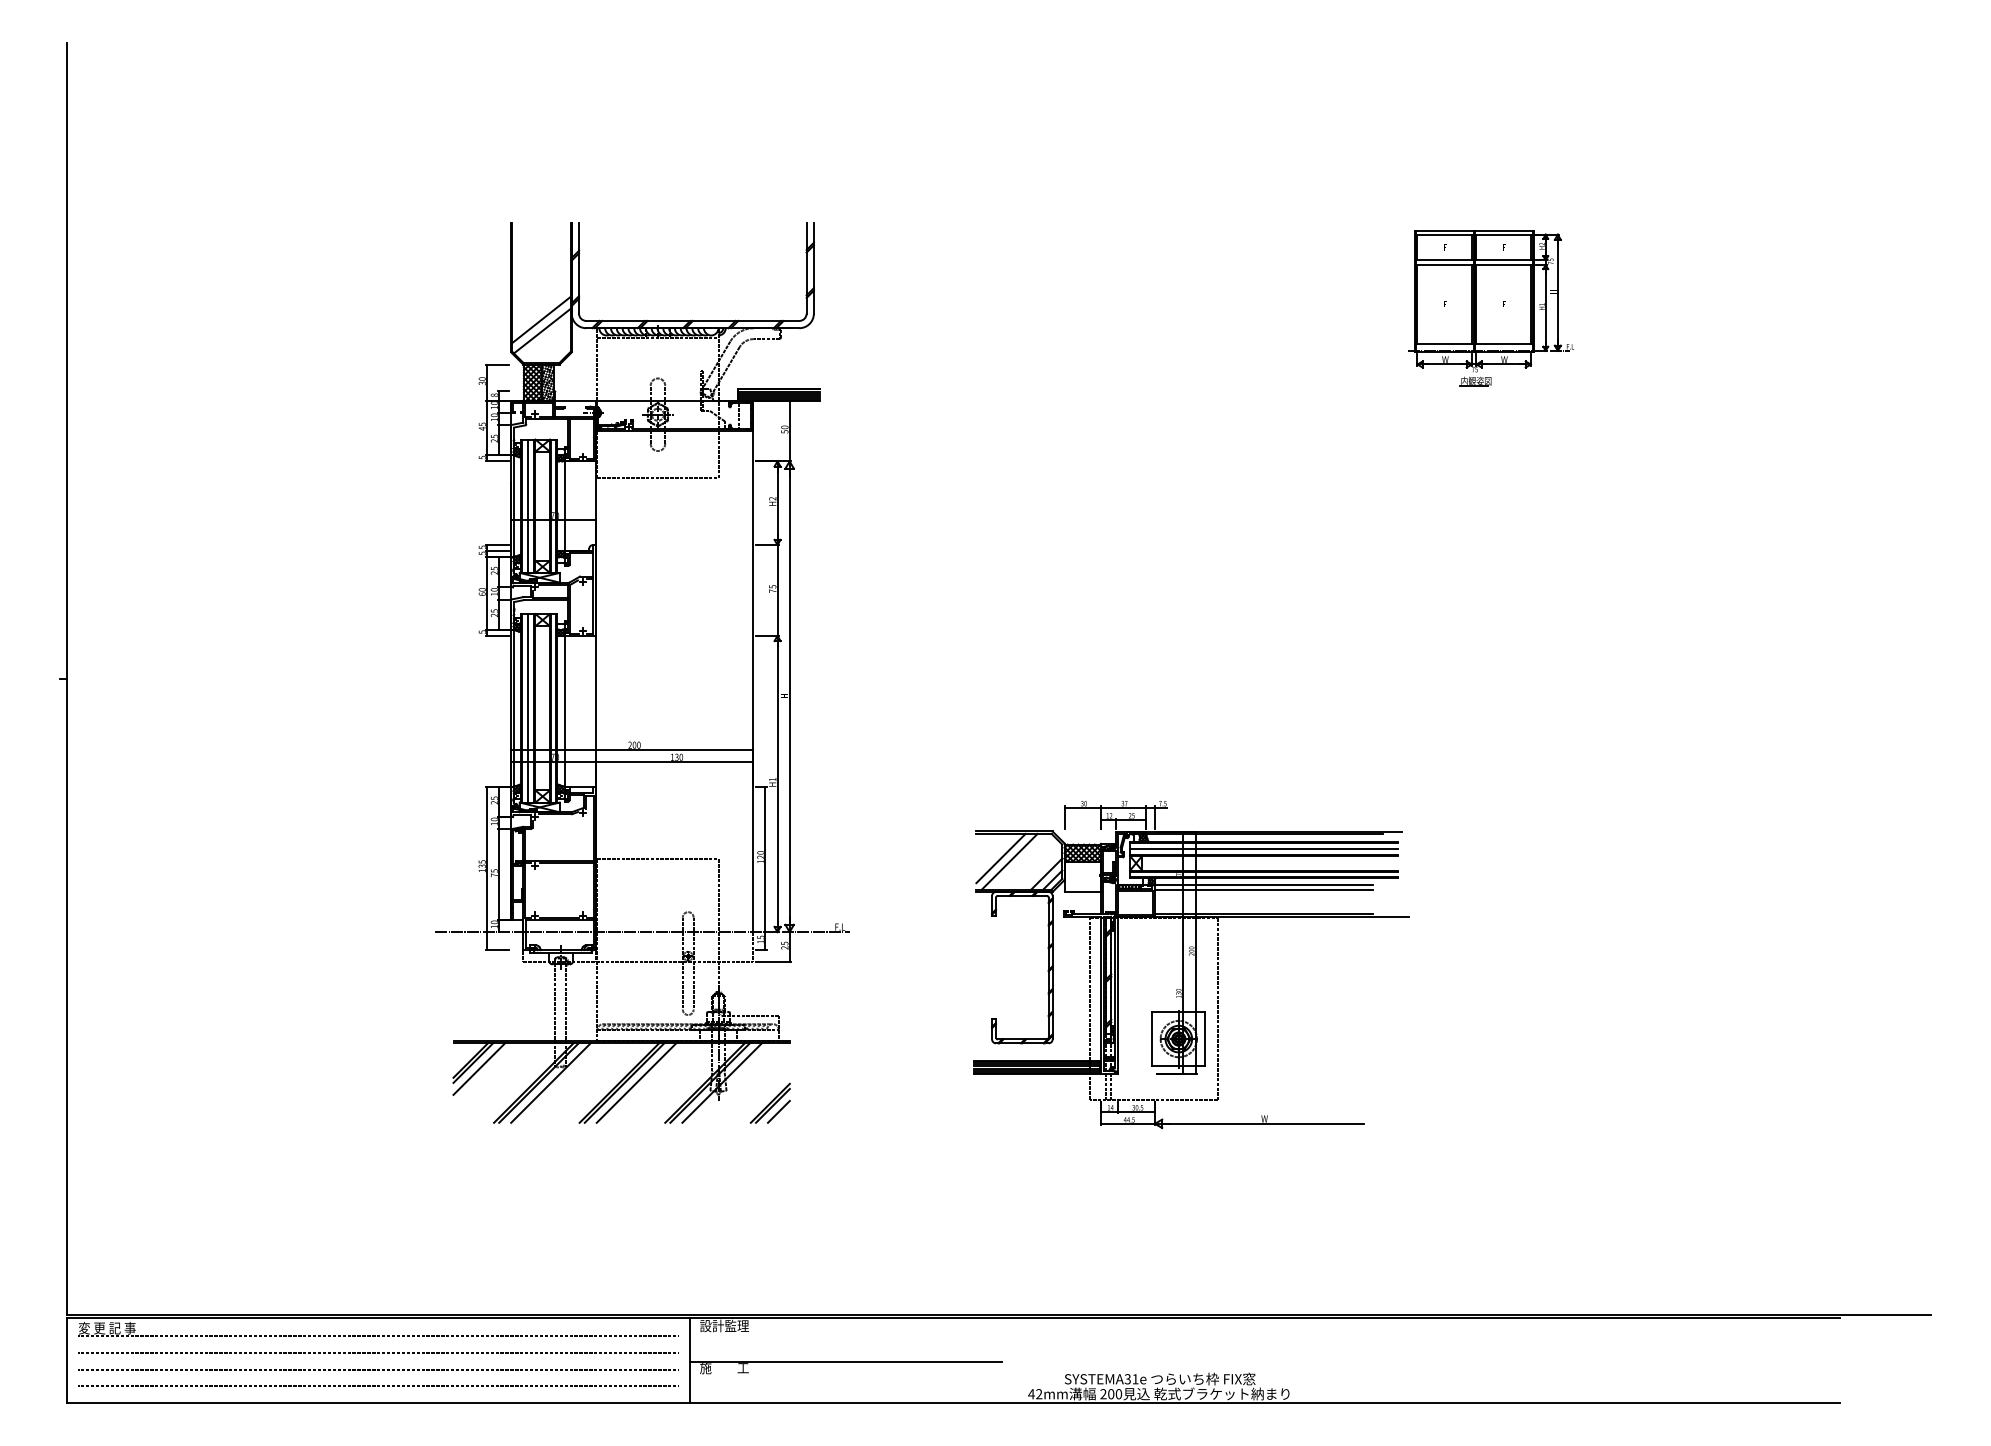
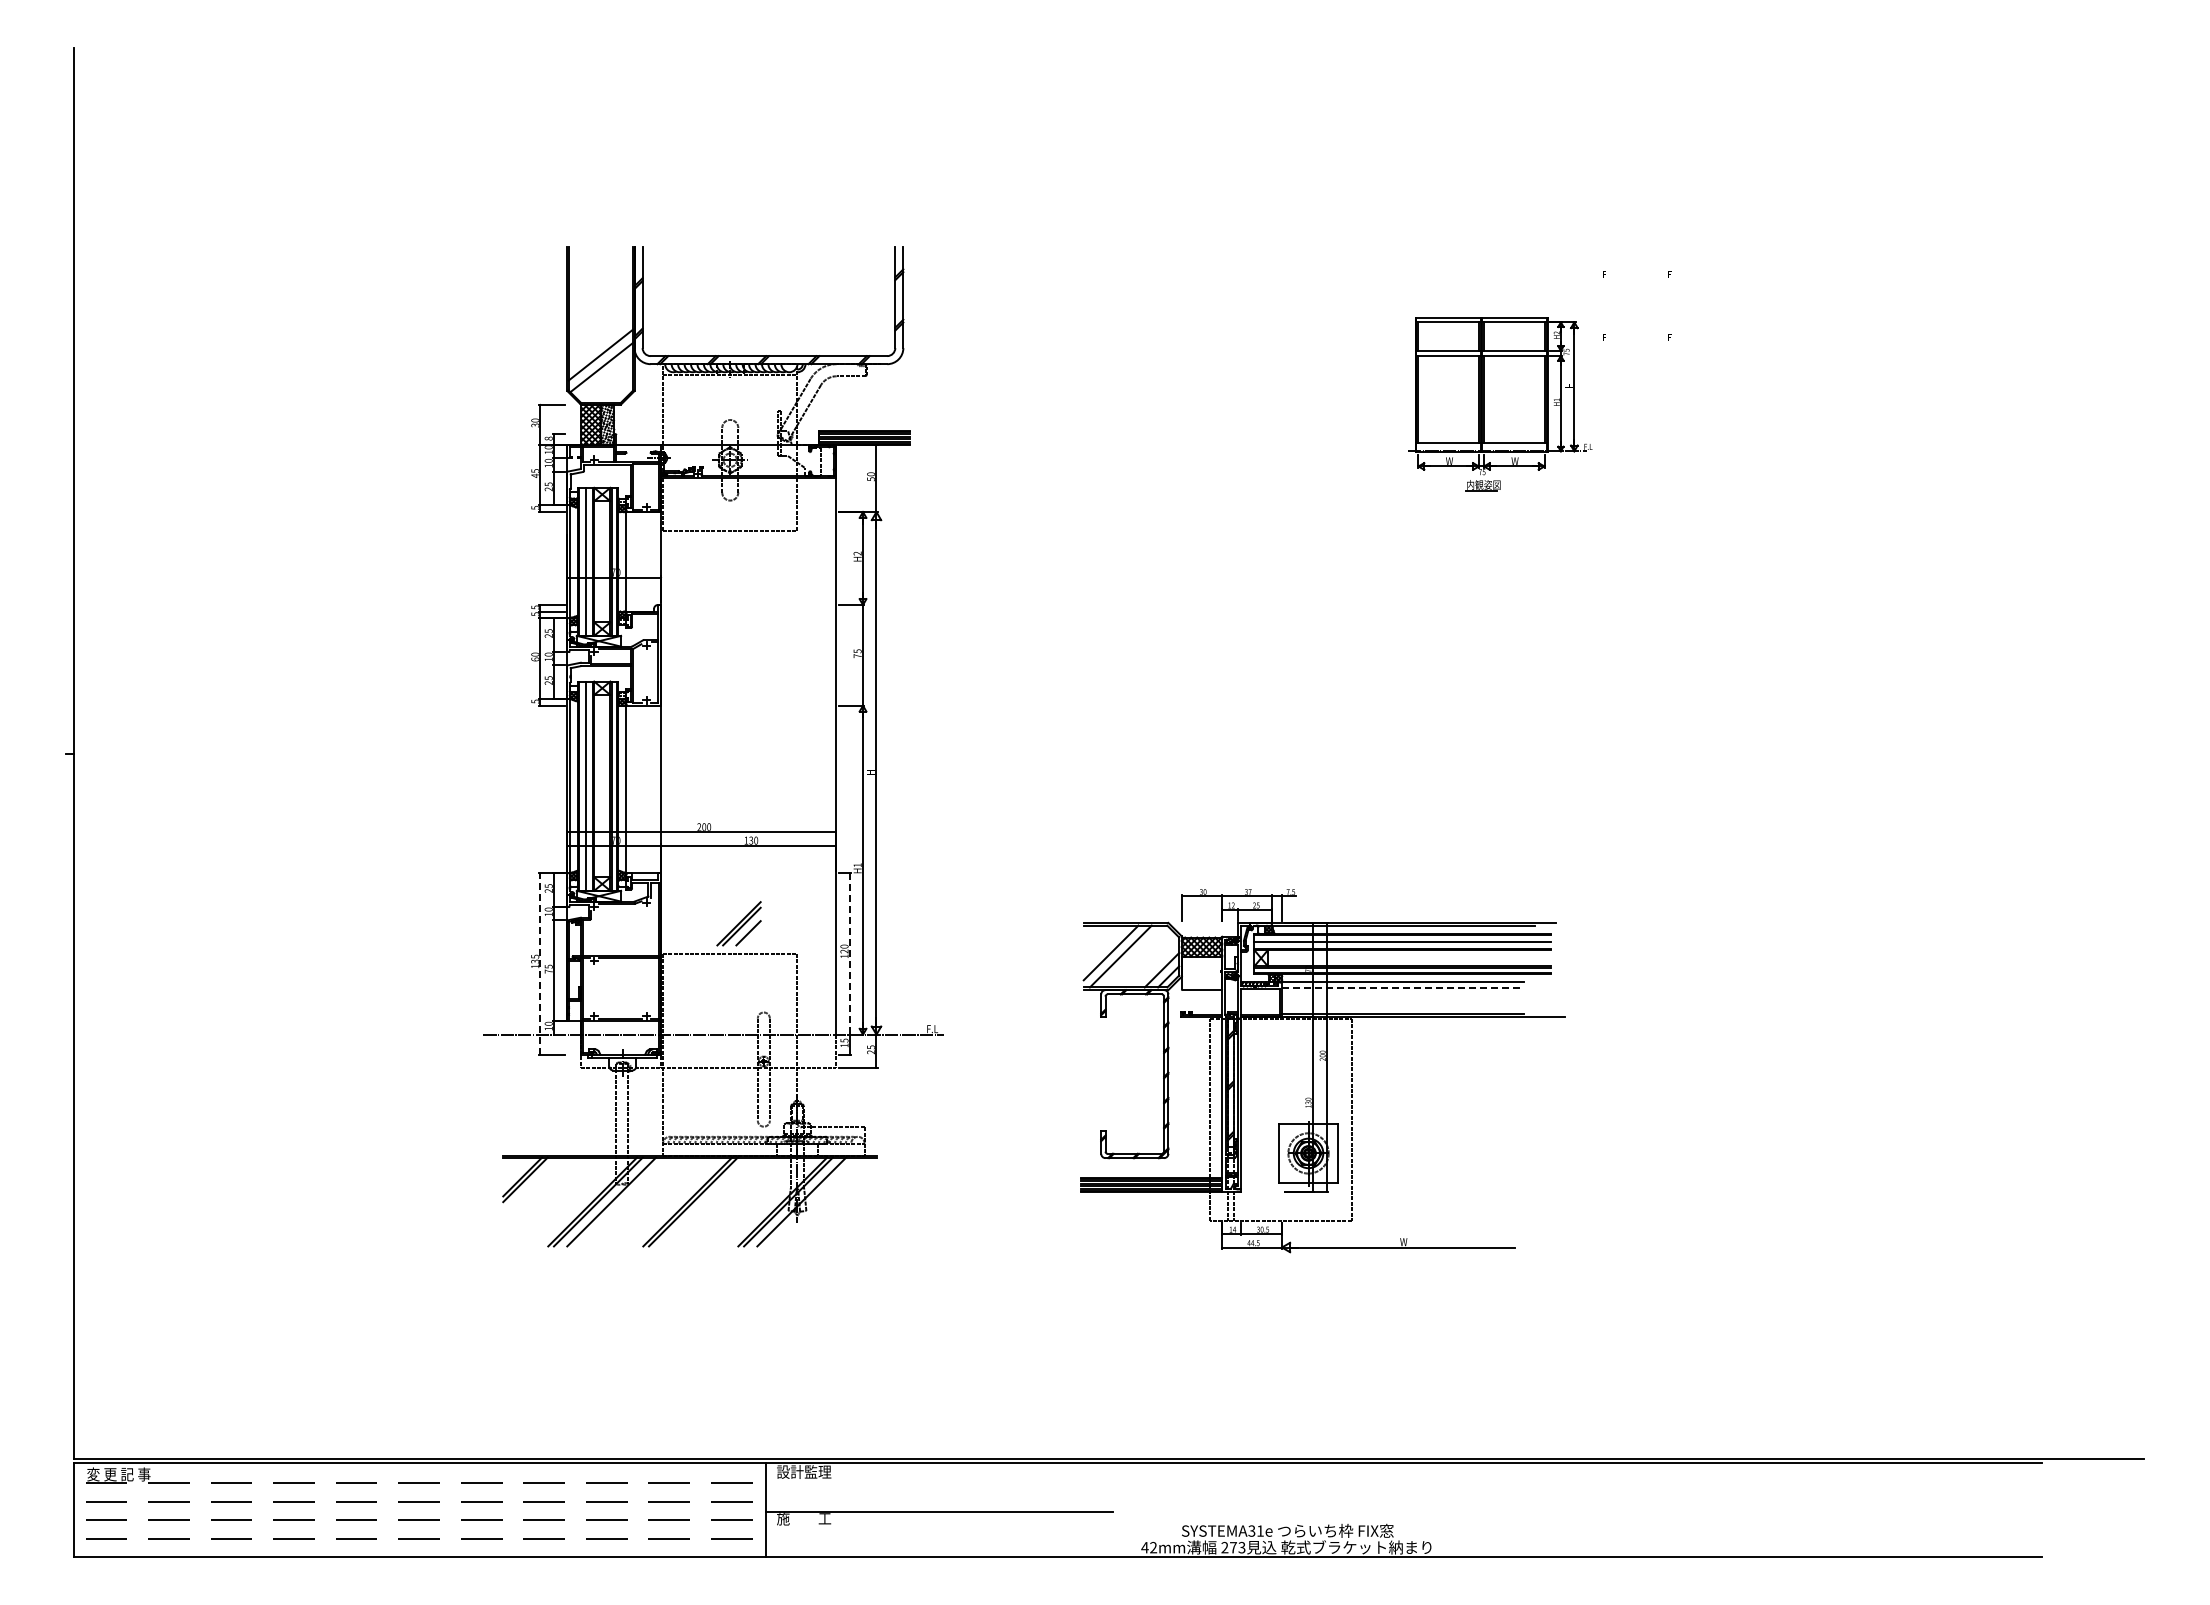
part: (1491, 308) -> (1500, 404), moved
line: (765, 859) -> (849, 954), solid -> dashed
line: (487, 868) -> (540, 964), solid -> dashed
line: (1263, 890) -> (1402, 988), solid -> dashed
line: (479, 1068) -> (532, 1186), removed
line: (636, 1082) -> (706, 1201), removed
part: (769, 1103) -> (738, 923), moved
text: (1114, 1394) -> (1237, 1547), 200 -> 273

